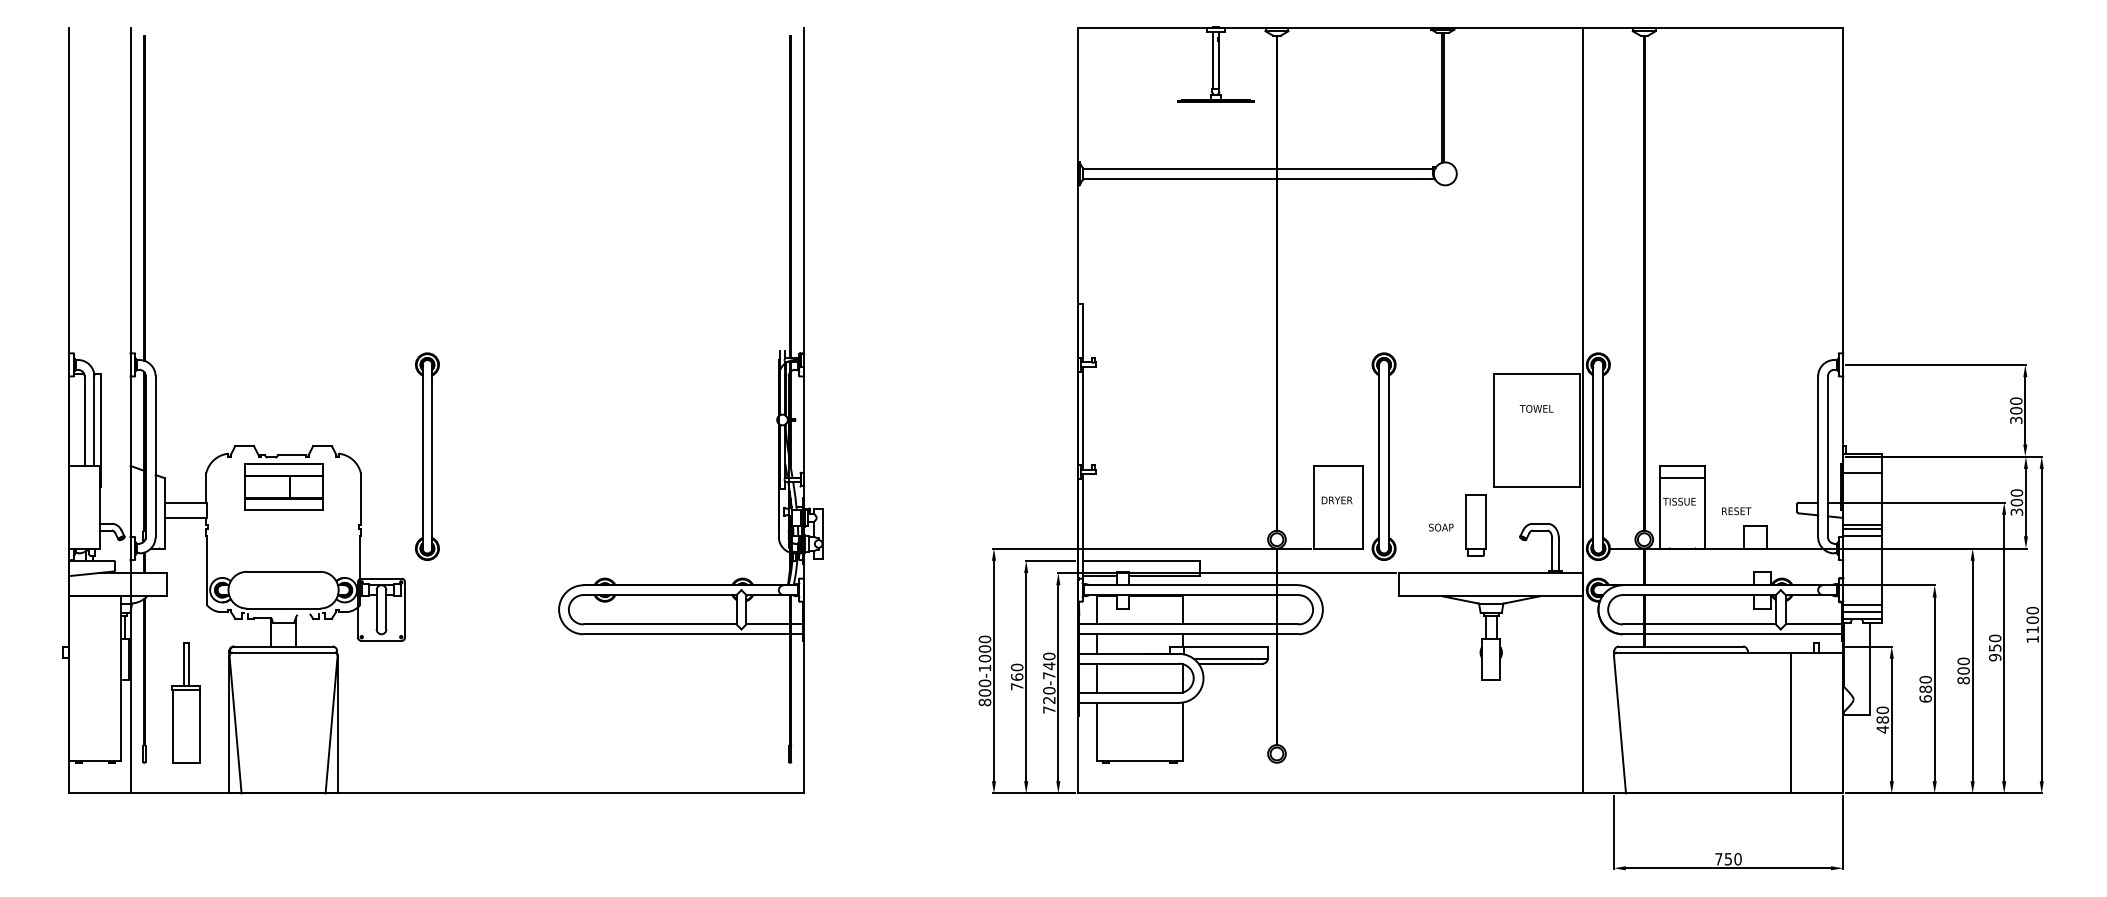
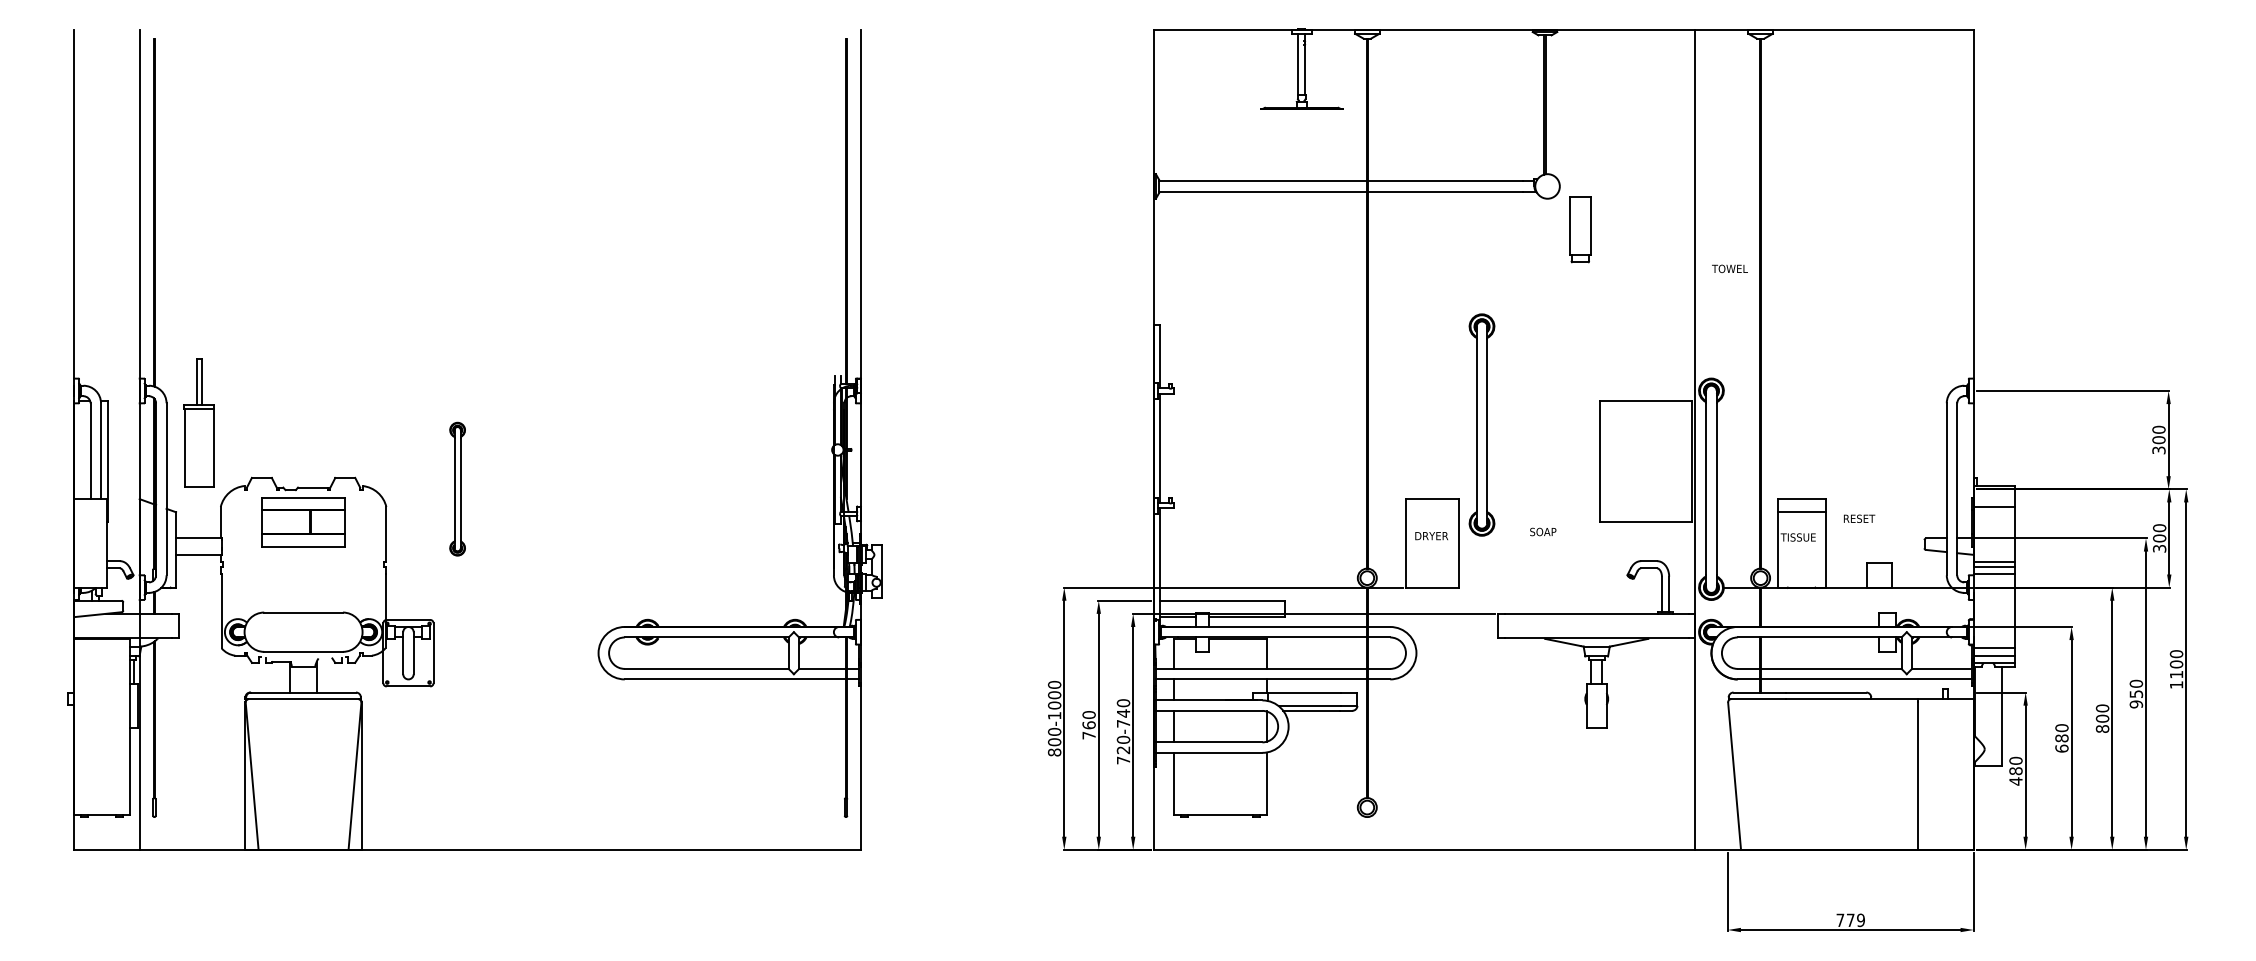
text: (1536, 408) -> (1729, 268), moved
part: (427, 456) -> (457, 489), size x0.6
part: (1383, 456) -> (1481, 424), moved
text: (1736, 511) -> (1859, 519), moved
part: (1475, 525) -> (1579, 229), moved
text: (1441, 527) -> (1543, 531), moved
part: (185, 702) -> (198, 422), moved
text: (1732, 859) -> (1855, 920), 750 -> 779

